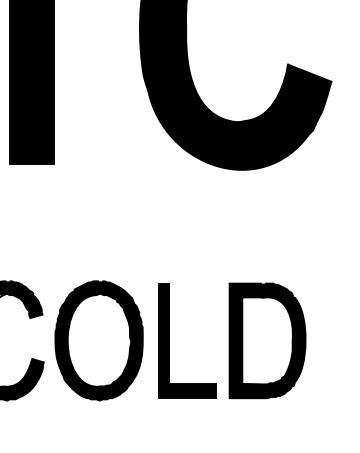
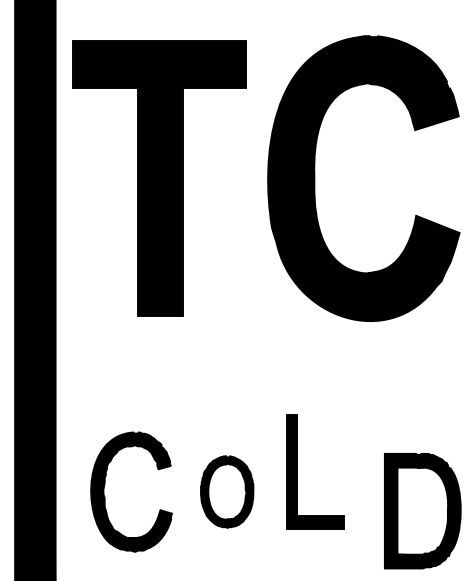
part: (98, 340) -> (226, 491), size x0.6
part: (169, 340) -> (297, 471), moved
part: (267, 341) -> (422, 511), moved

